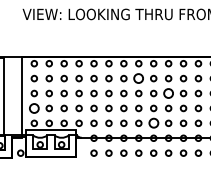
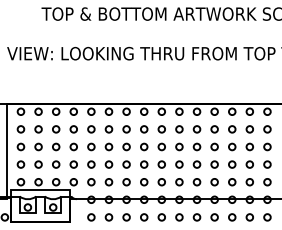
circle: (139, 78) -> (144, 129), size x0.62
circle: (168, 93) -> (179, 146), size x0.62
circle: (33, 108) -> (20, 164), size x0.62
circle: (153, 123) -> (161, 182), size x0.62

